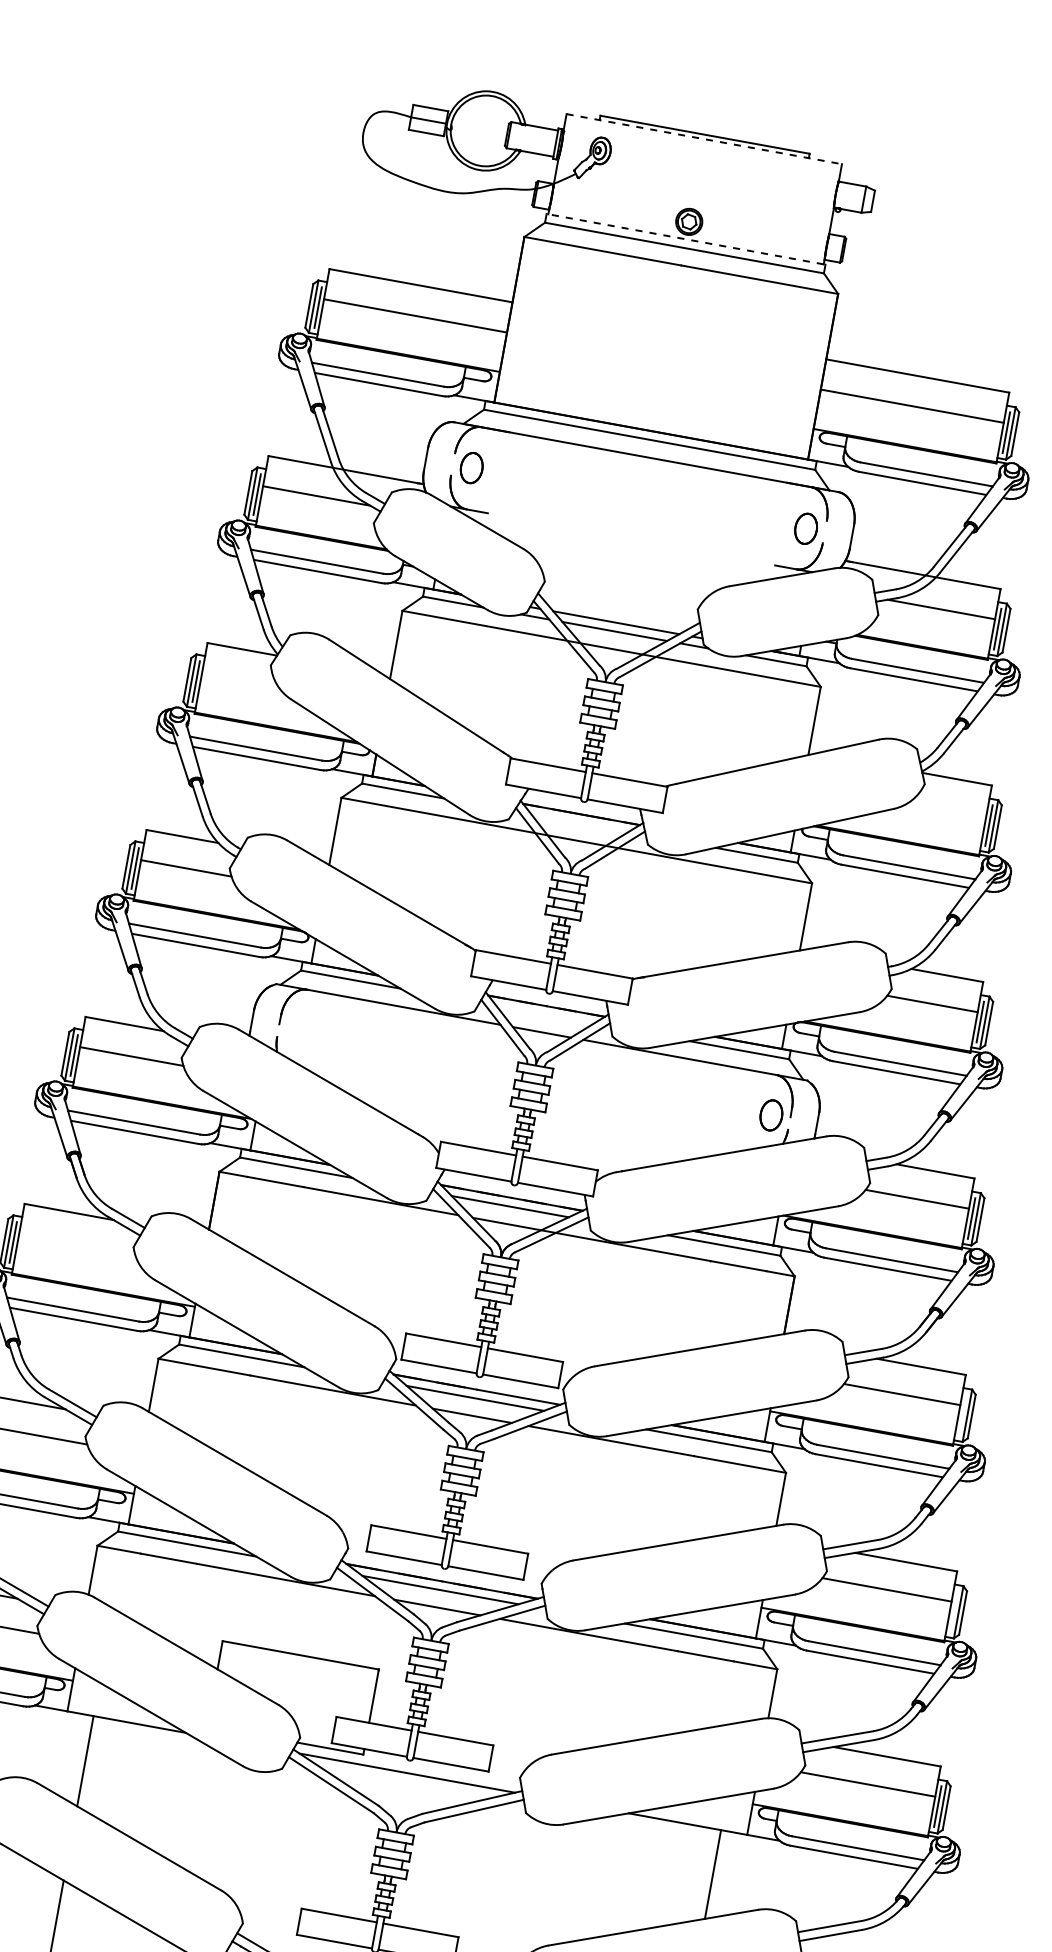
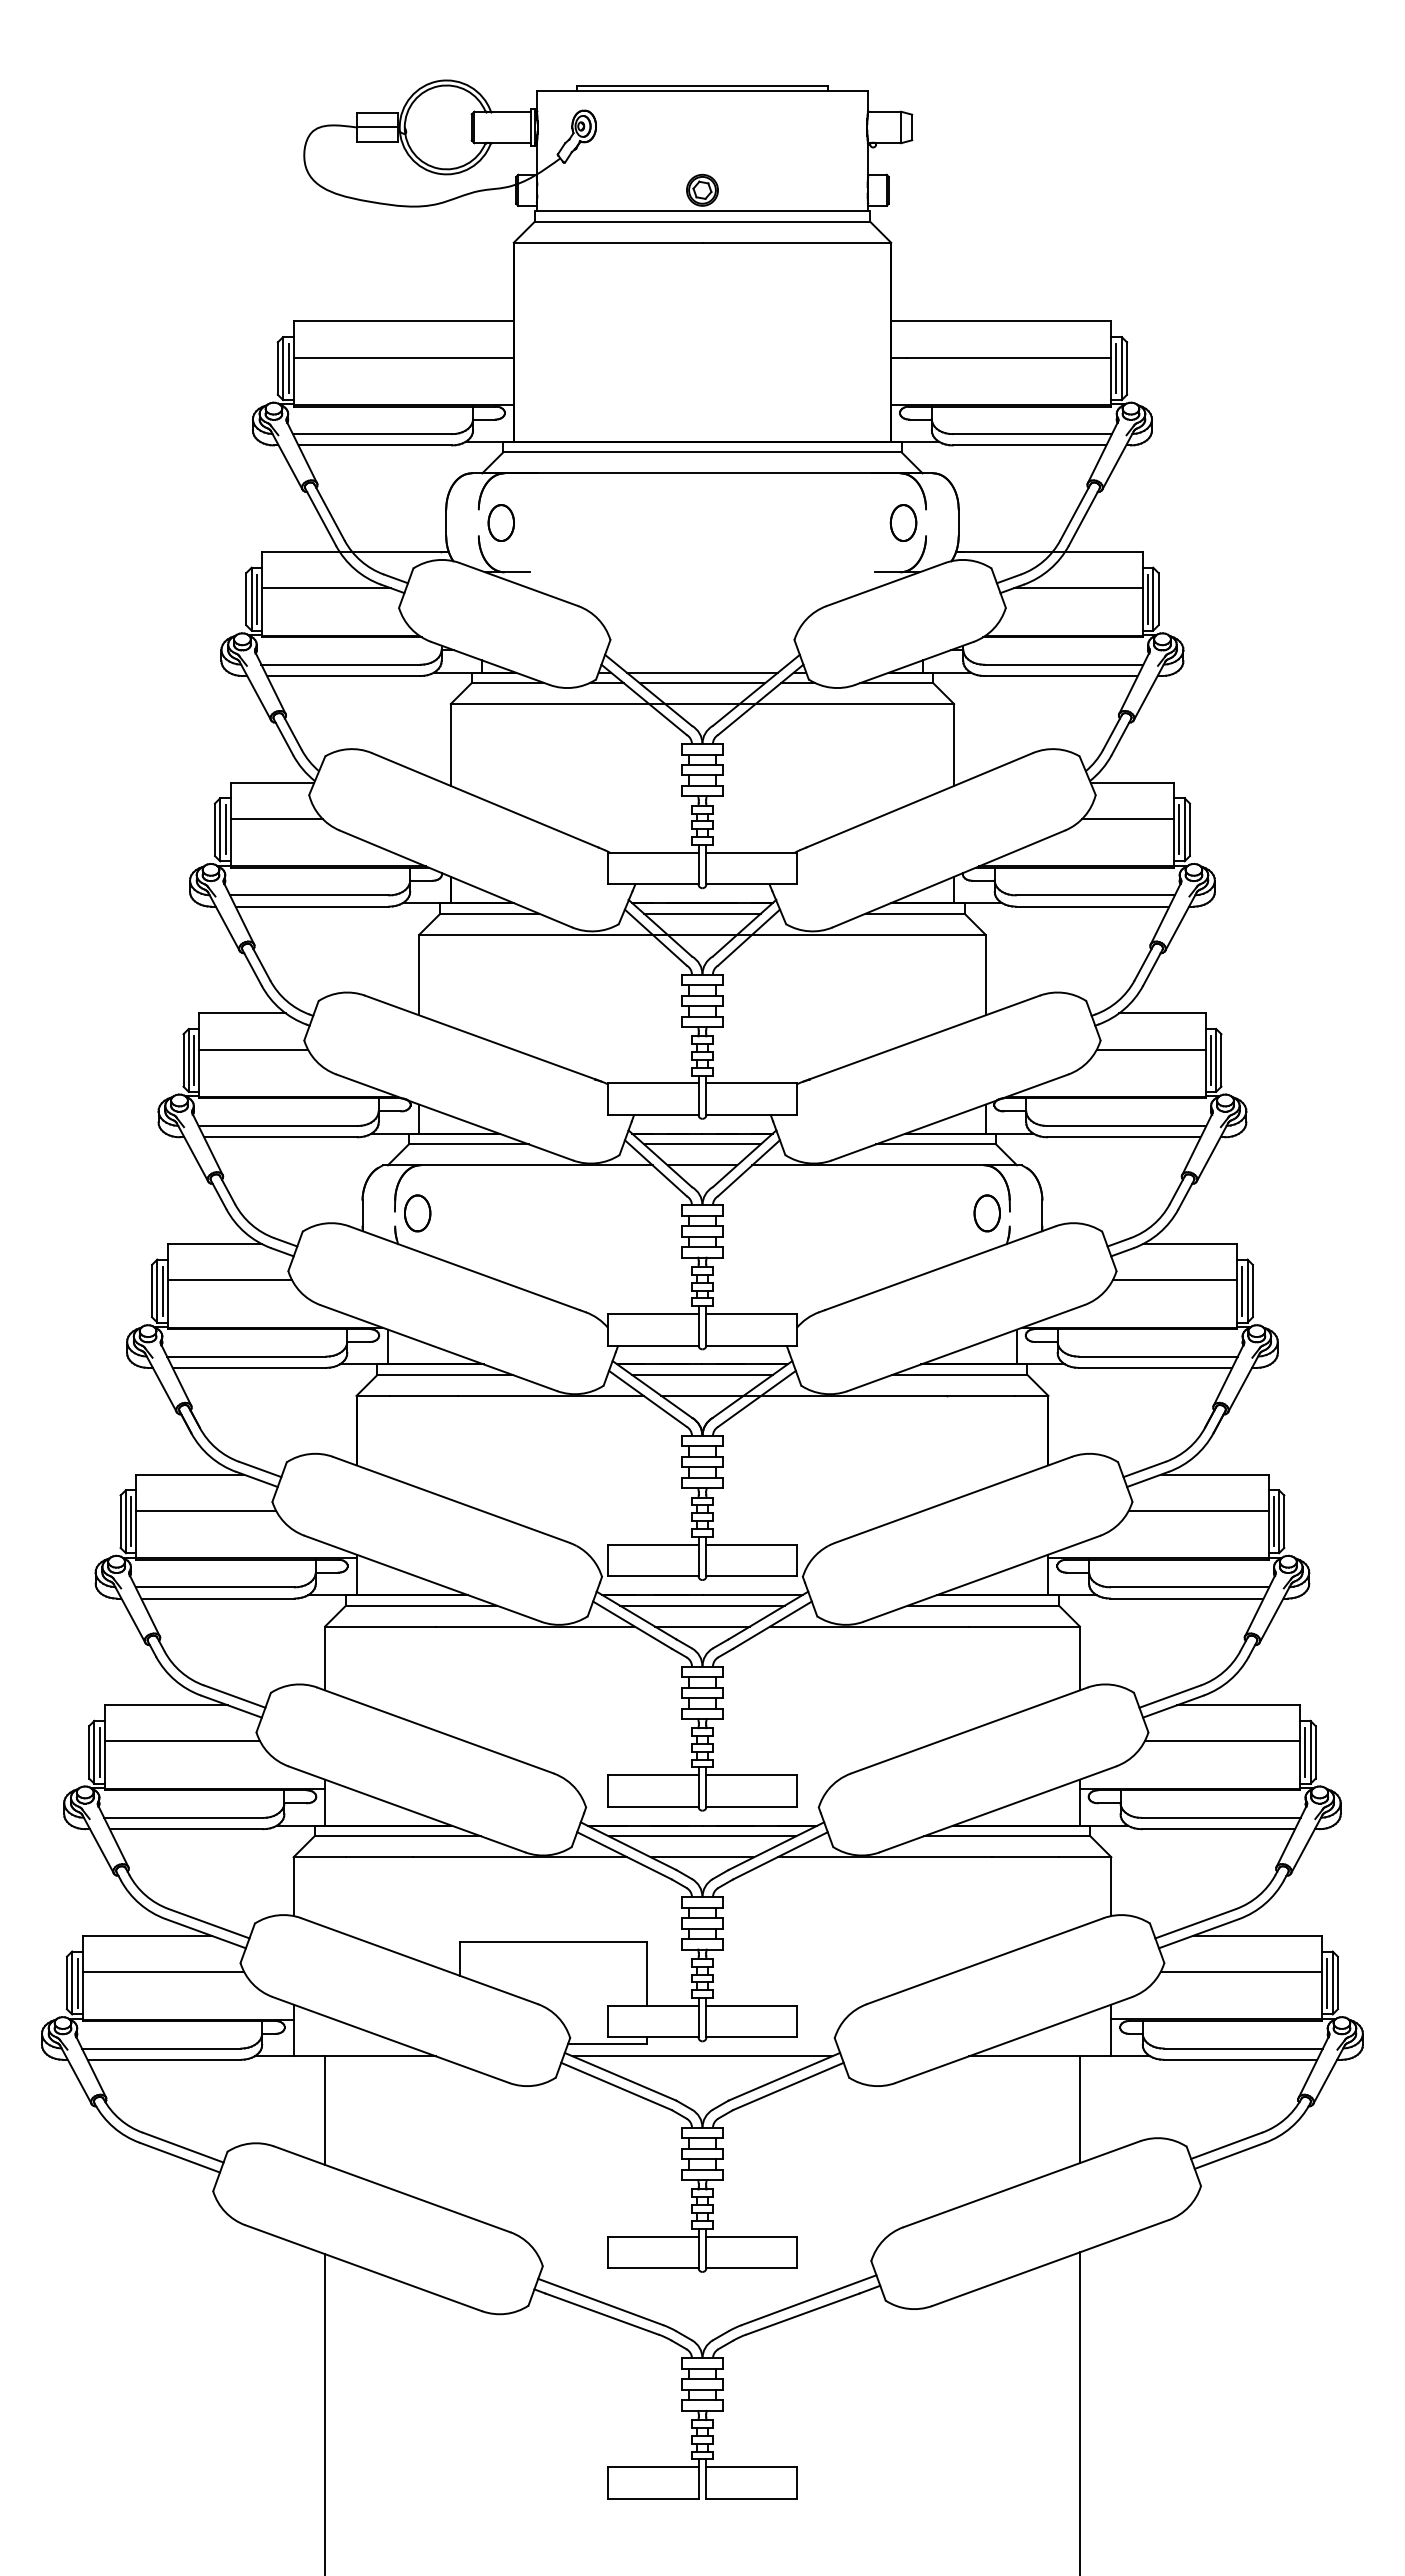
line: (704, 138) -> (702, 90), dashed -> solid
line: (686, 239) -> (702, 211), dashed -> solid
line: (240, 679) -> (276, 818), added
line: (948, 808) -> (1128, 818), added
line: (579, 823) -> (702, 913), added
line: (545, 1015) -> (702, 1144), added
part: (297, 1029) -> (417, 1213), added
line: (77, 1244) -> (206, 1510), added
line: (962, 1414) -> (1273, 1521), added
line: (954, 1611) -> (1305, 1752), added

